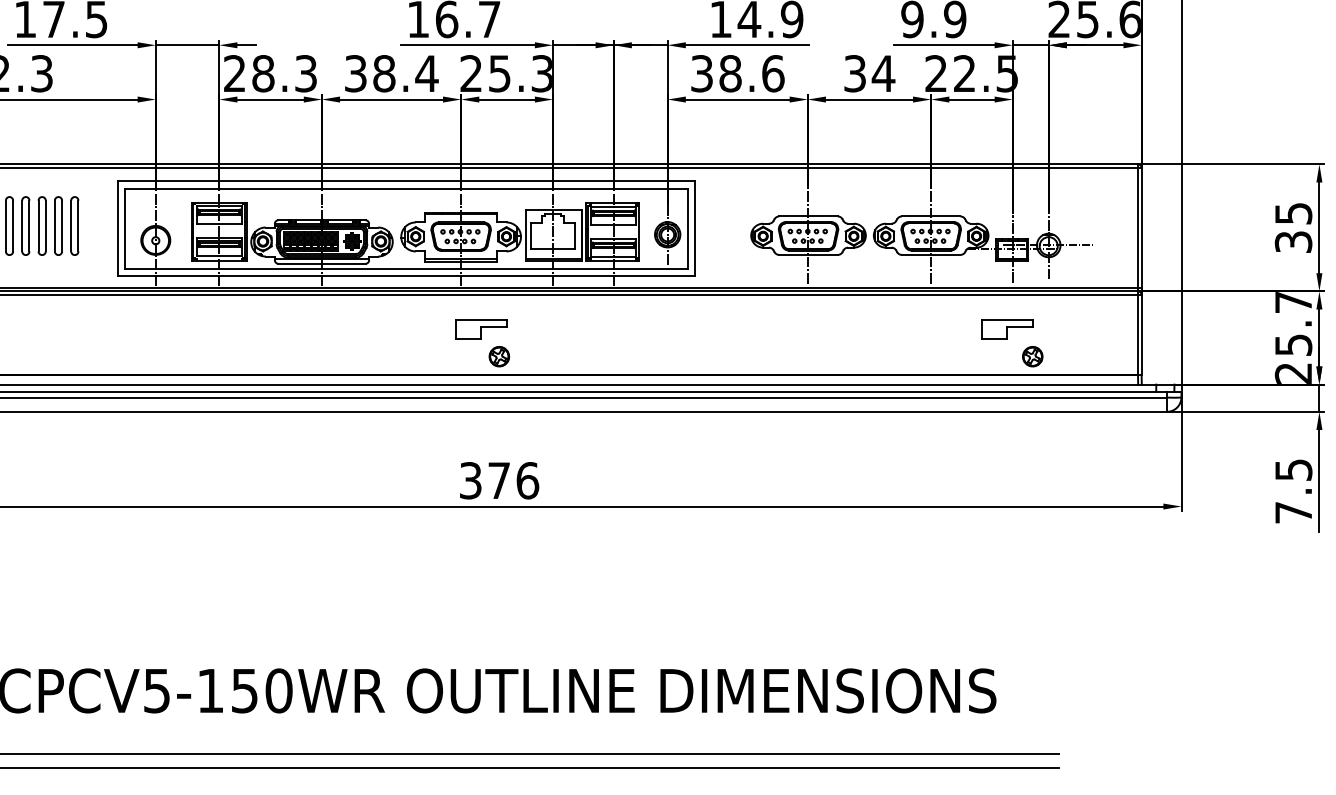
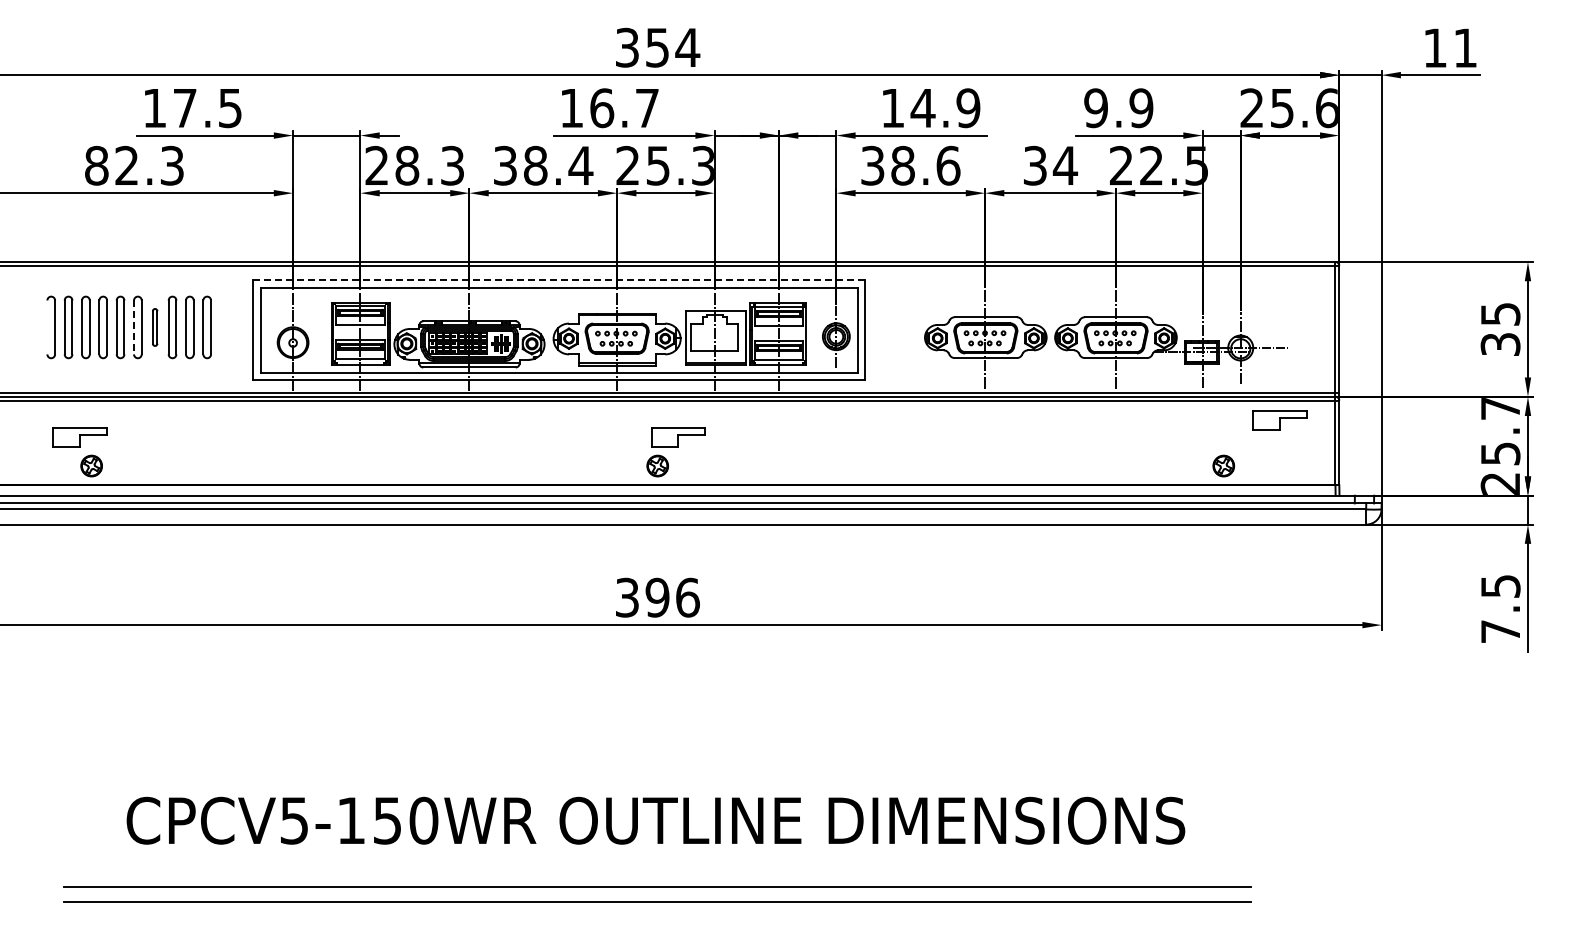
line: (405, 181) -> (558, 280), solid -> dashed
line: (6, 226) -> (134, 327), solid -> dashed
part: (25, 226) -> (154, 327), size x0.6
part: (481, 329) -> (678, 437), moved
part: (1007, 329) -> (1279, 420), moved
text: (499, 480) -> (657, 597), 376 -> 396

